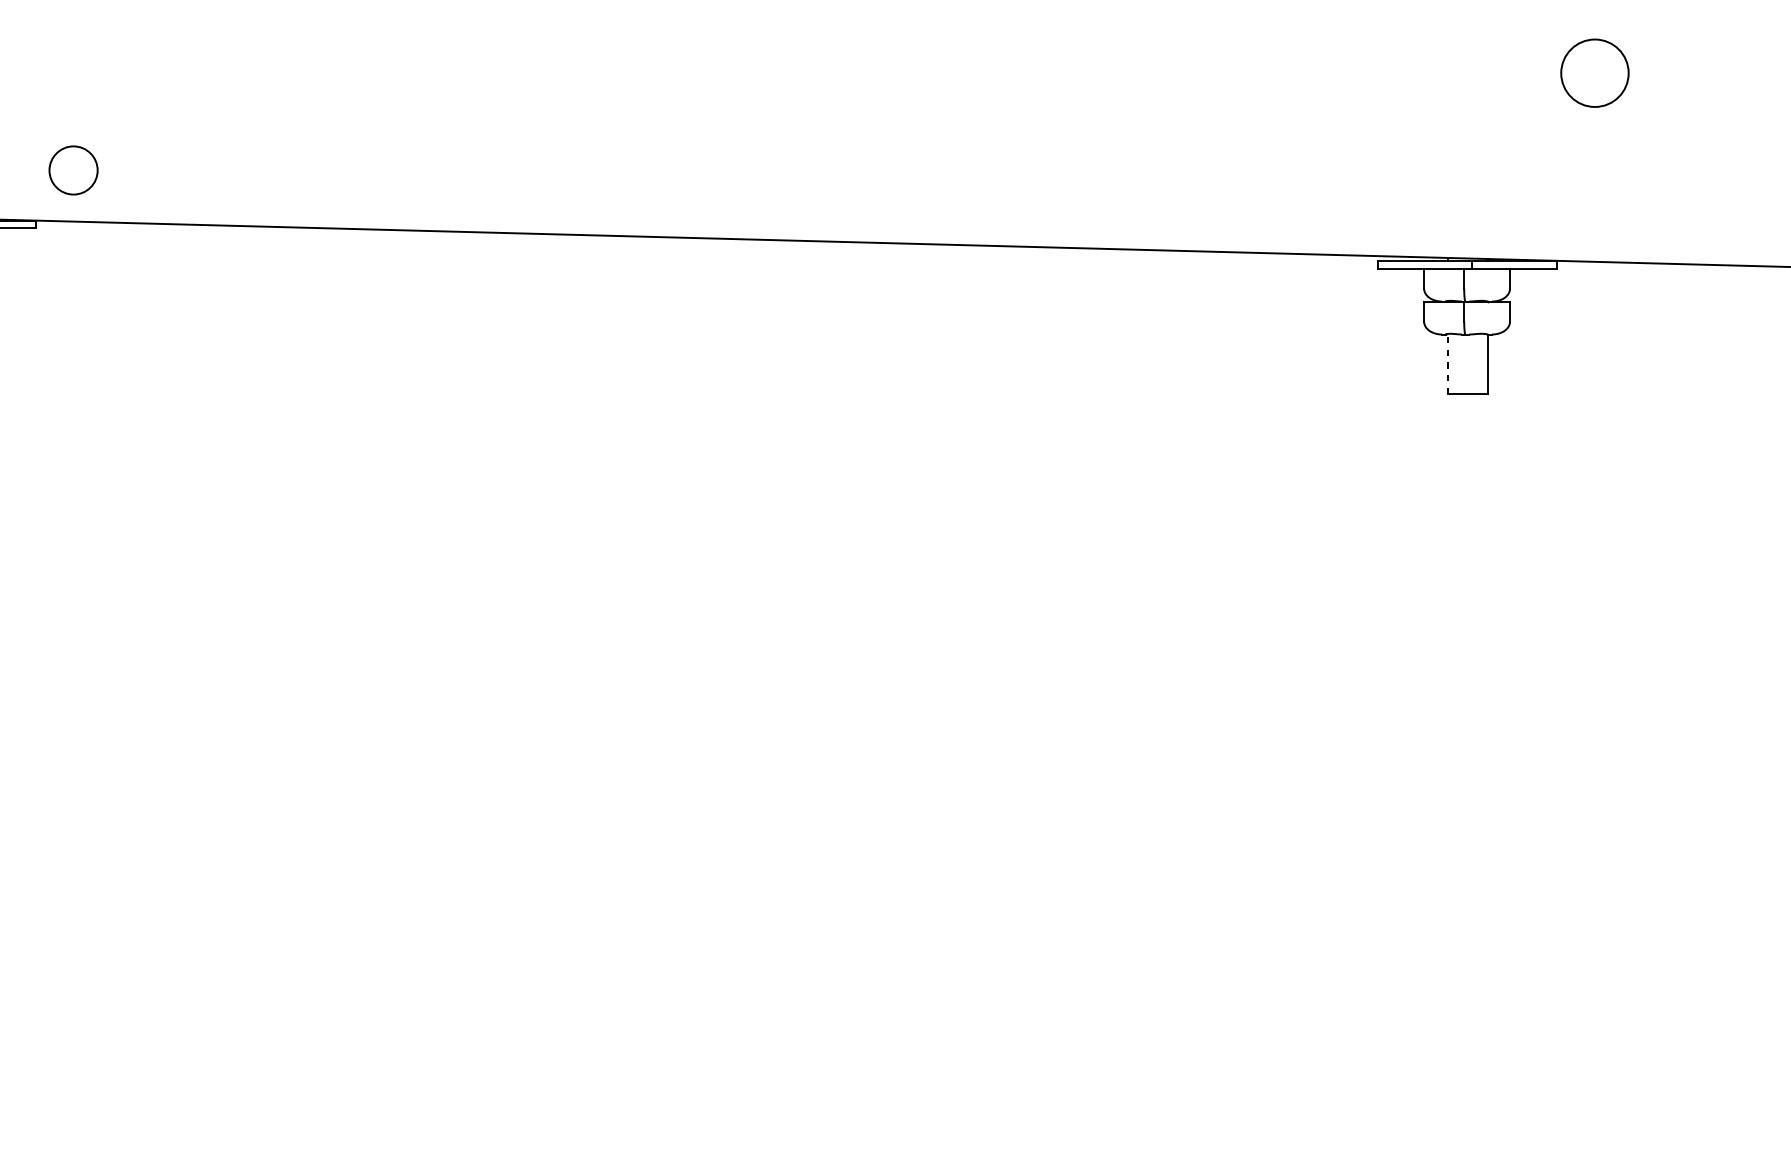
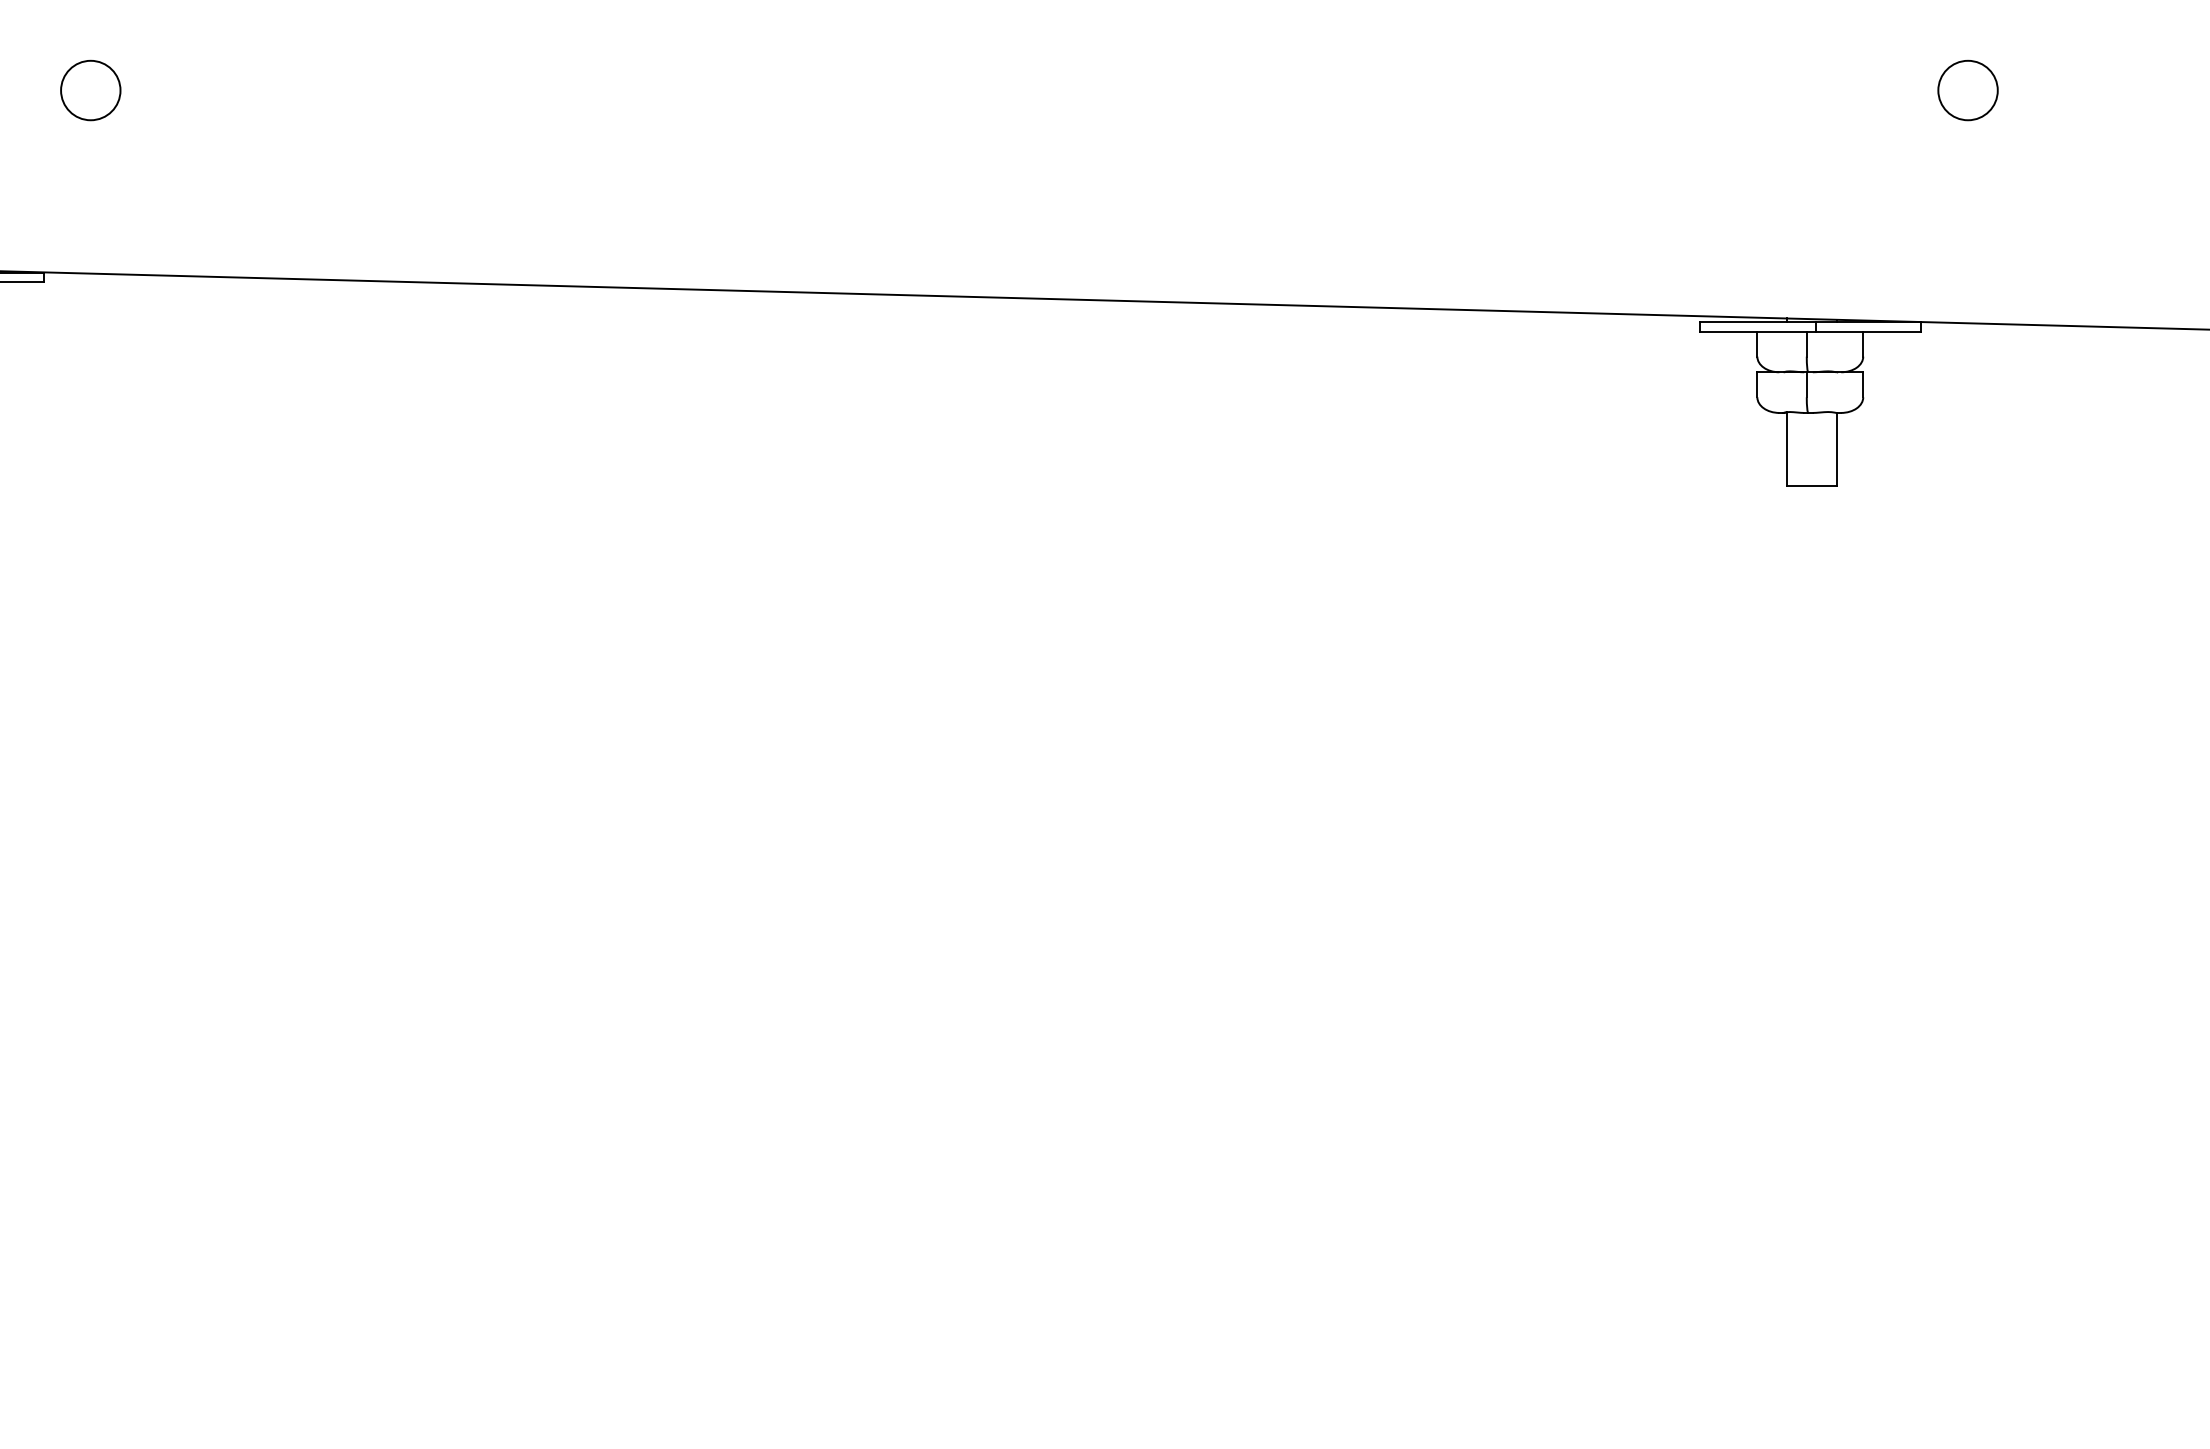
circle: (1594, 73) -> (1967, 90), size x0.71
circle: (73, 170) -> (90, 90), moved
line: (1447, 363) -> (1786, 448), dashed -> solid

